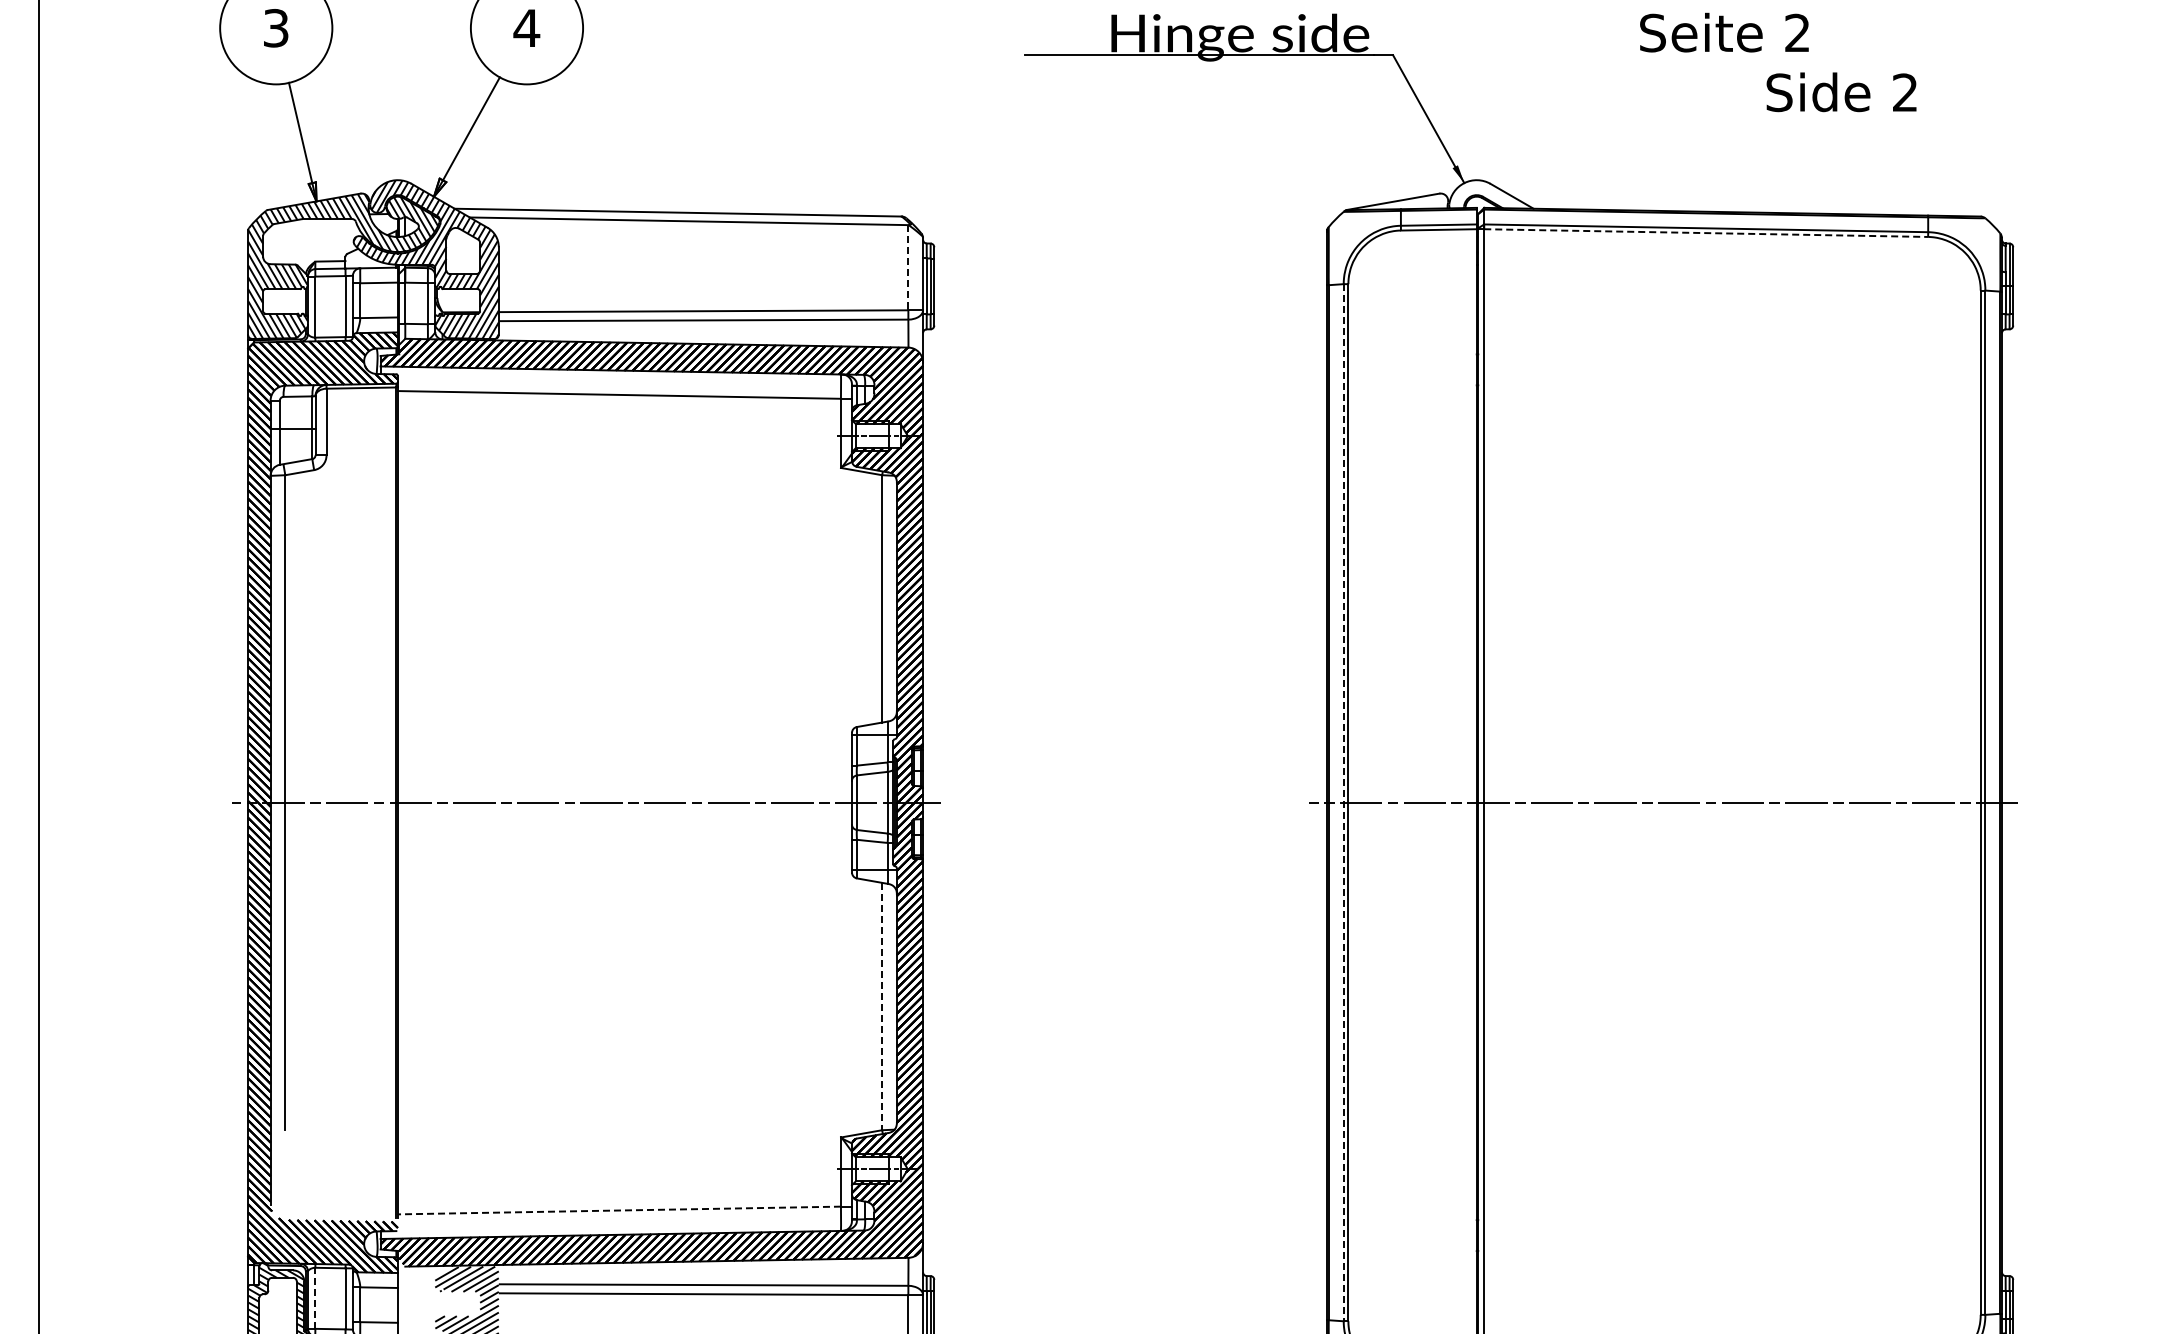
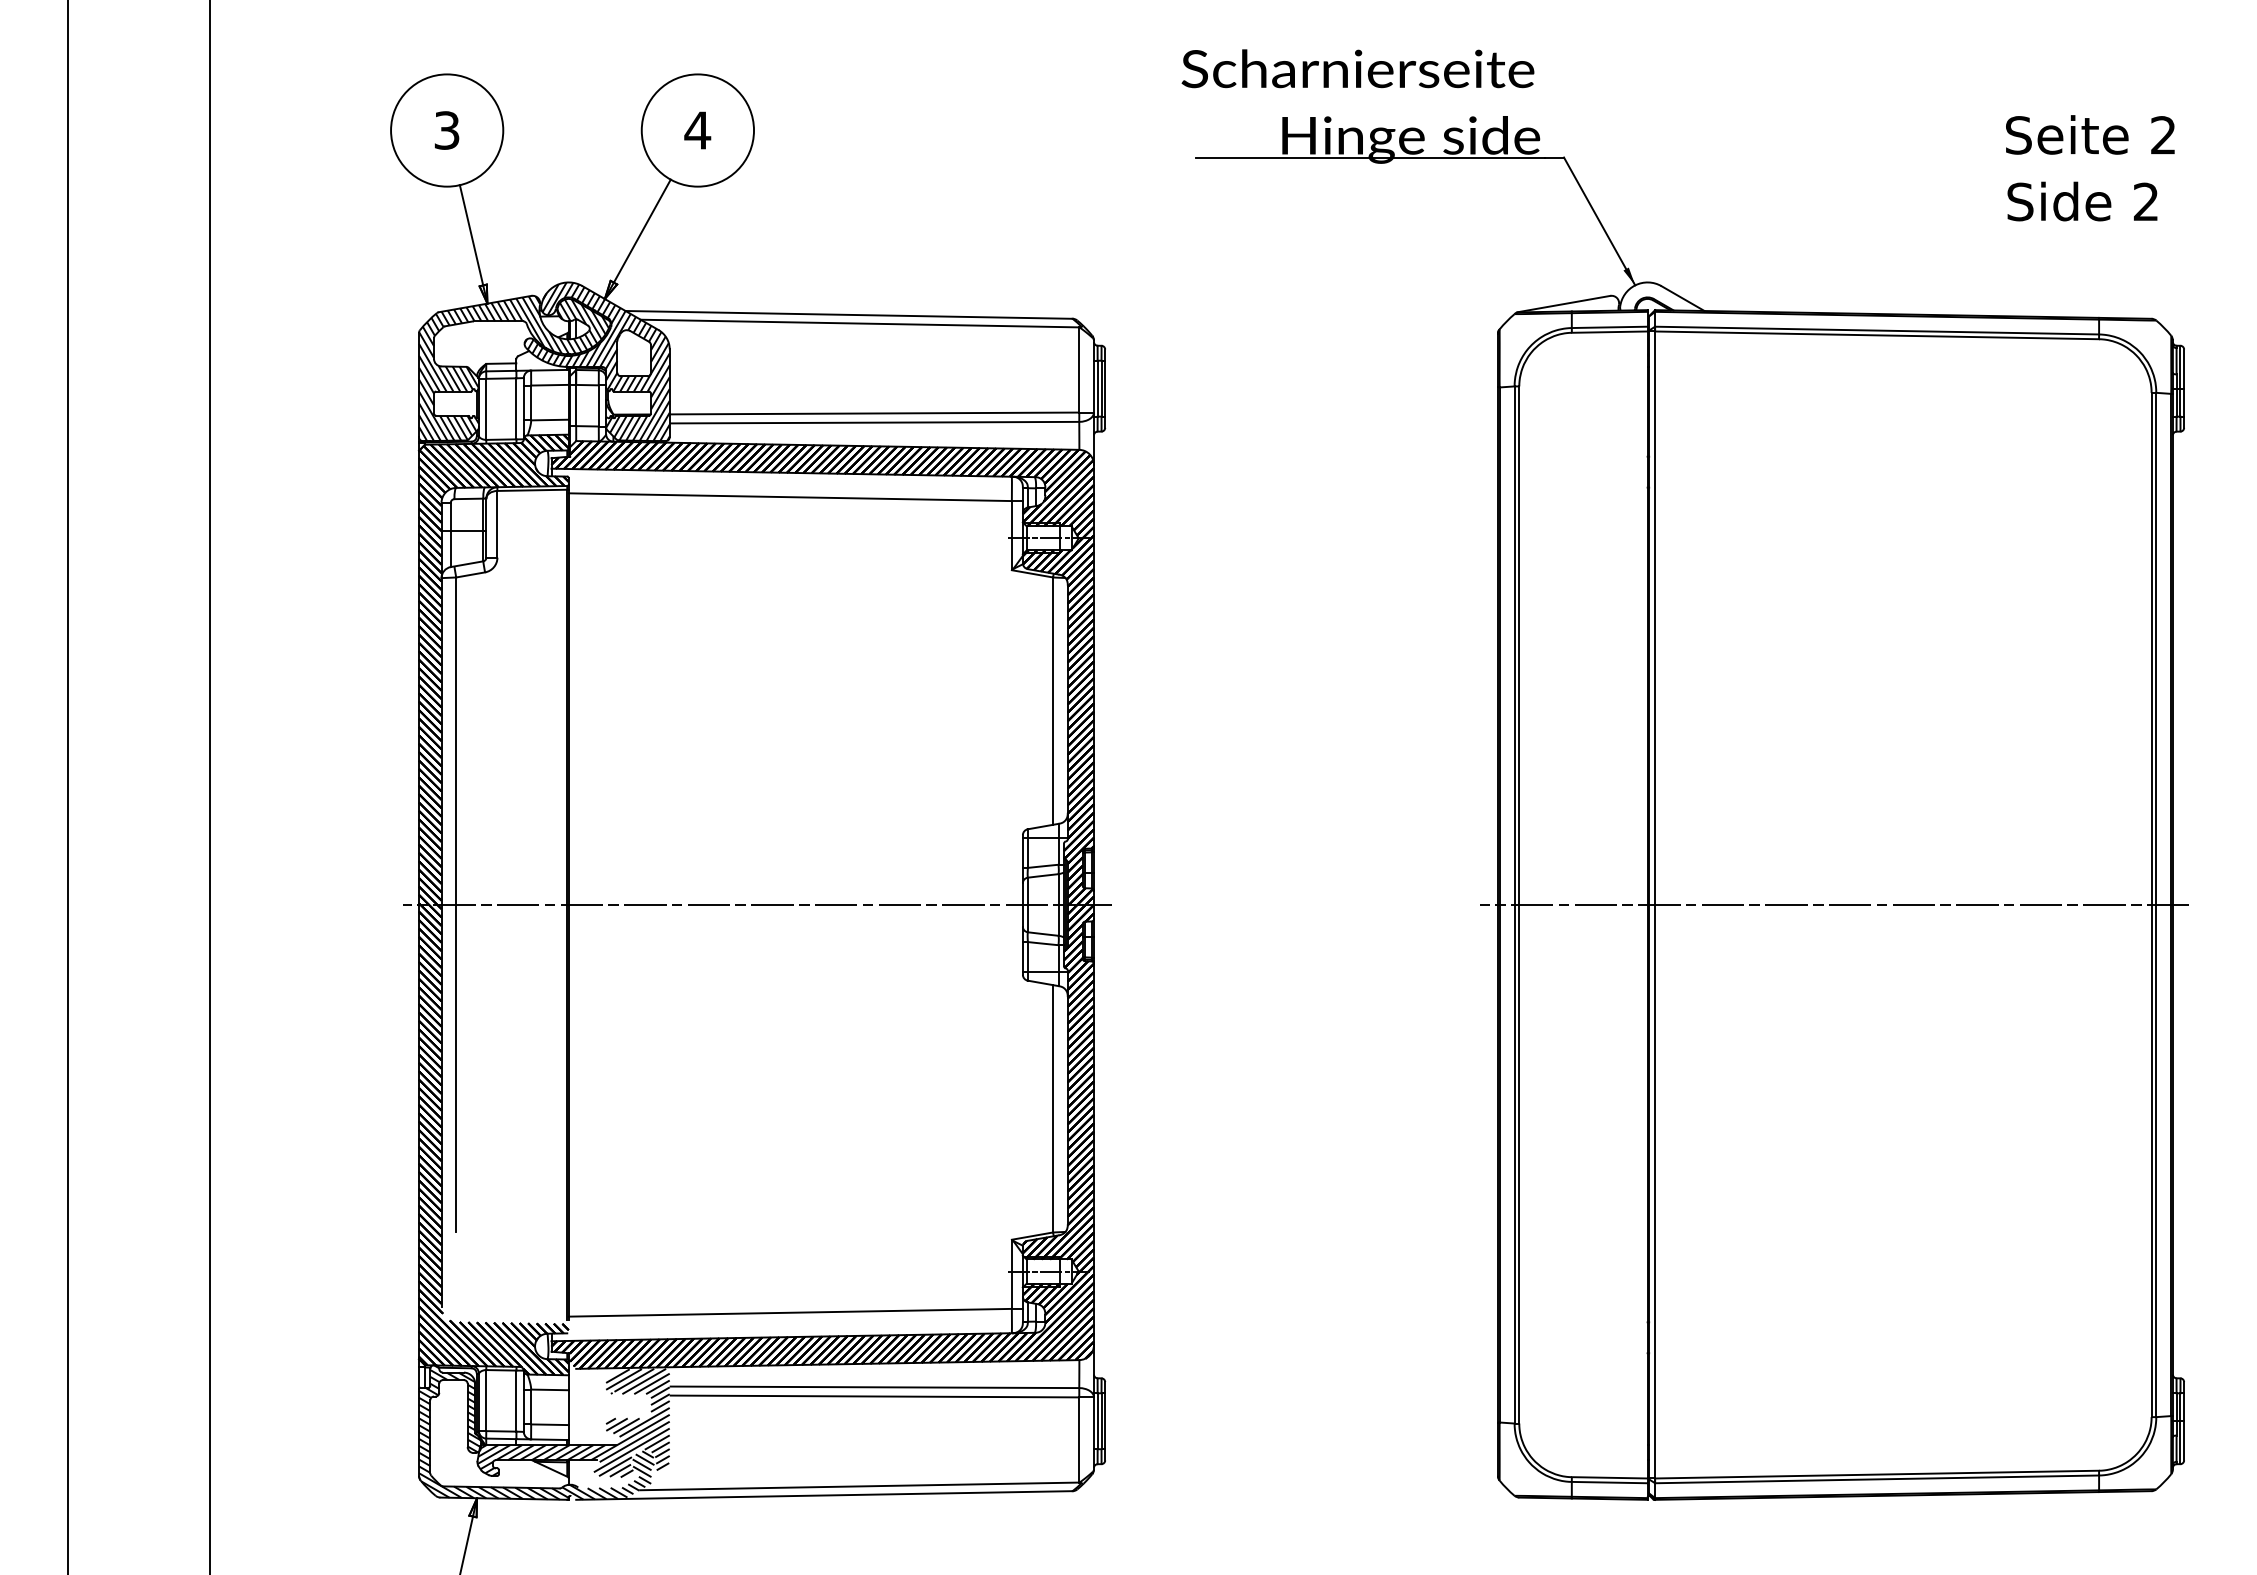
text: (1724, 32) -> (2090, 134), moved
text: (1841, 92) -> (2082, 201), moved
line: (1706, 233) -> (1877, 335), dashed -> solid
line: (908, 267) -> (1079, 369), dashed -> solid
line: (1343, 802) -> (1514, 904), dashed -> solid
line: (882, 1006) -> (1053, 1108), dashed -> solid
line: (619, 1210) -> (790, 1312), dashed -> solid
line: (315, 1298) -> (486, 1400), dashed -> solid

